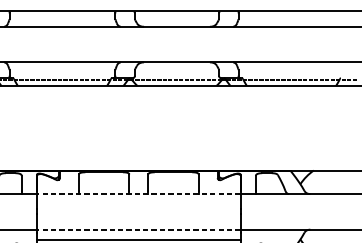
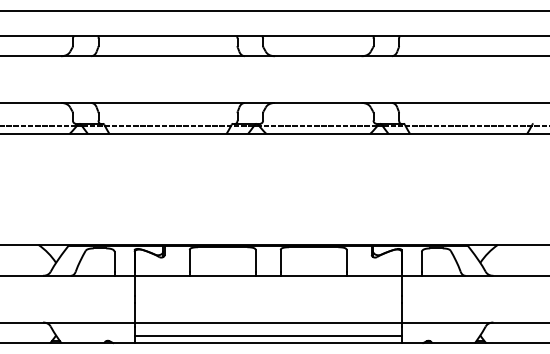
line: (139, 193) -> (268, 275), dashed -> solid
line: (139, 229) -> (268, 322), dashed -> solid

